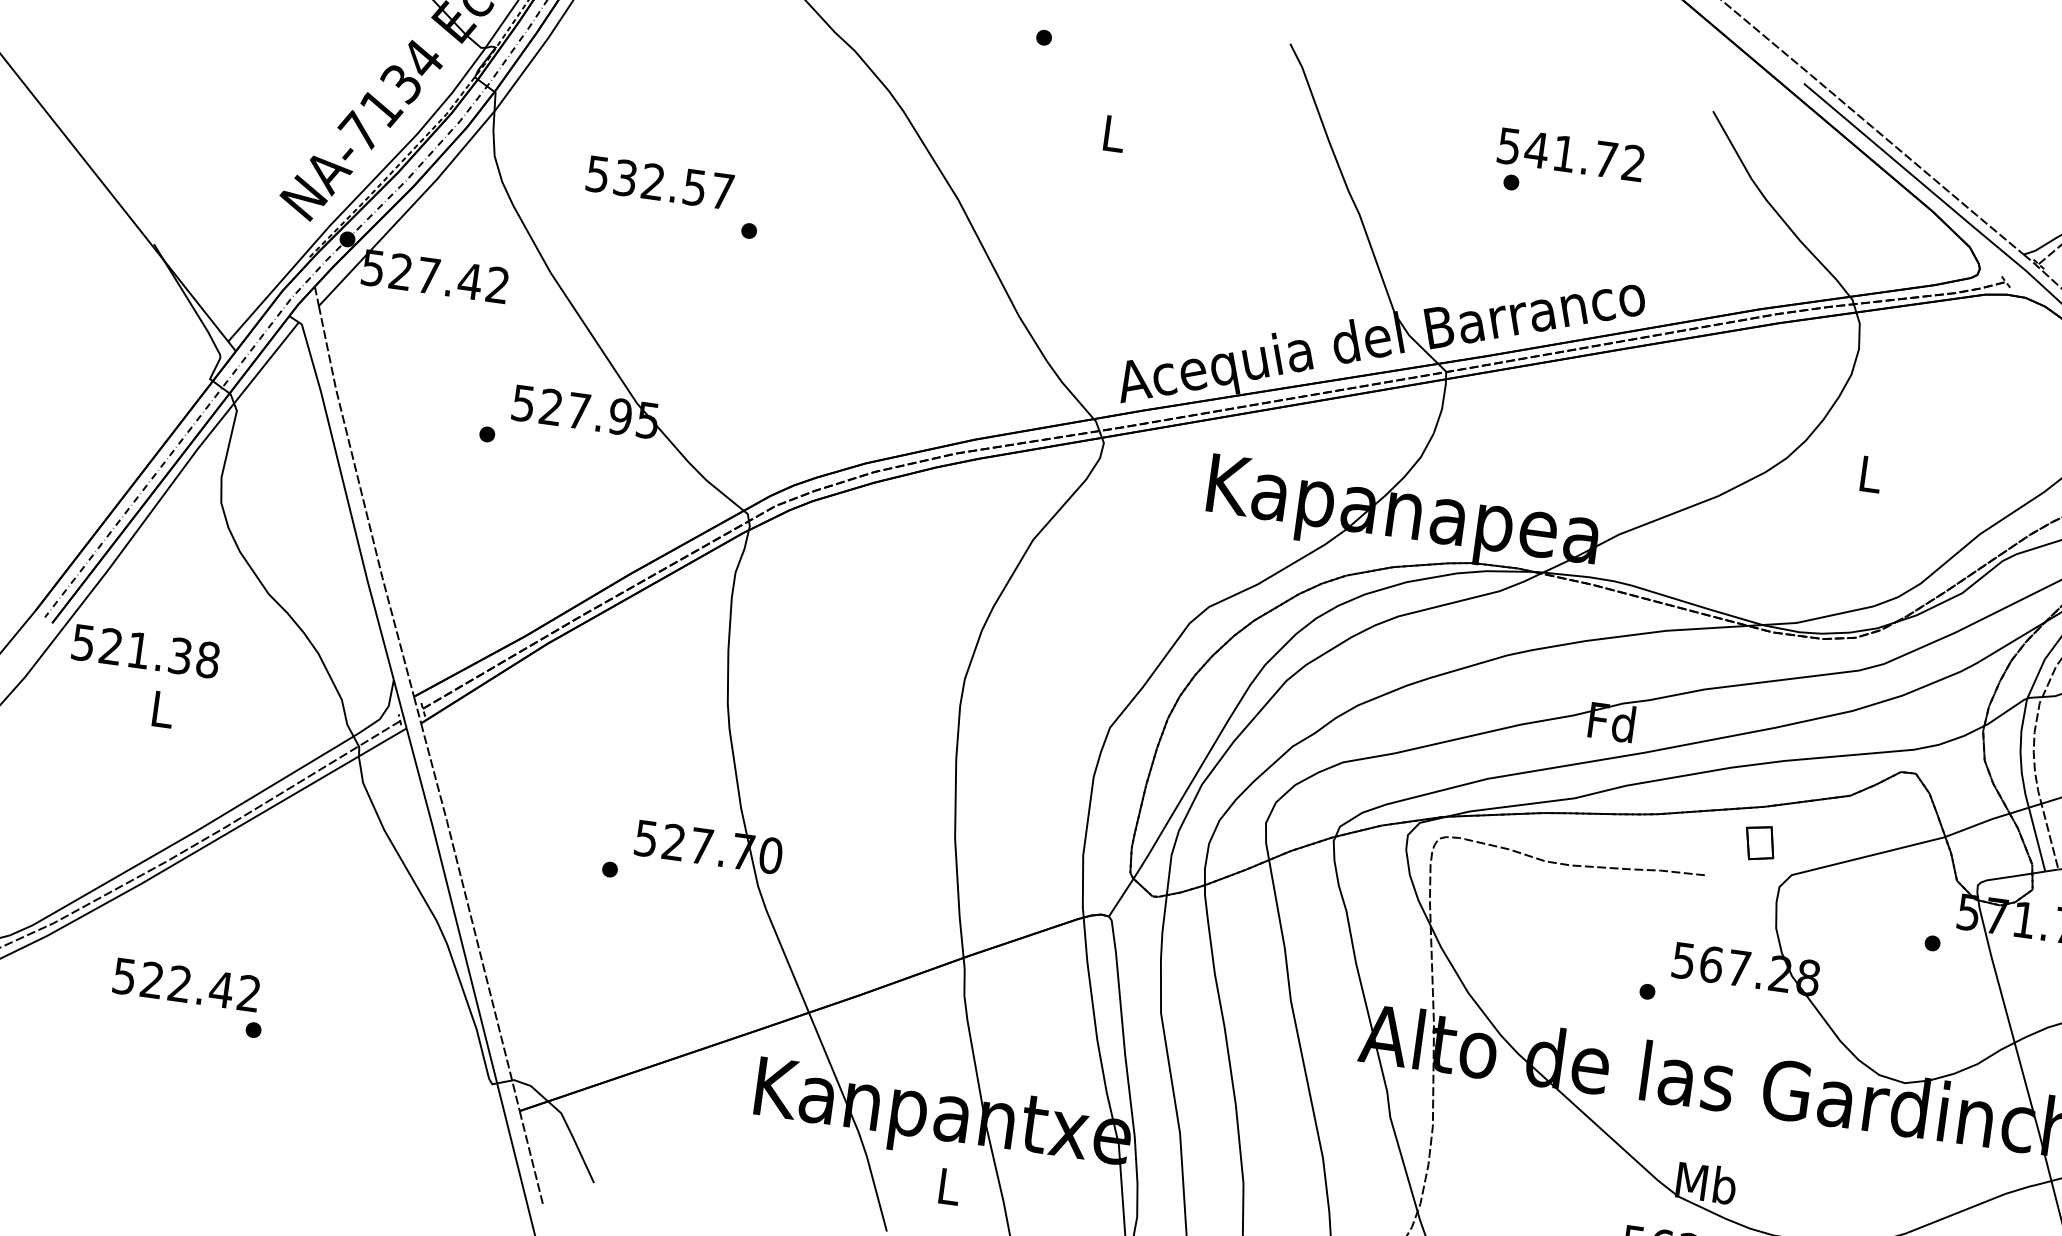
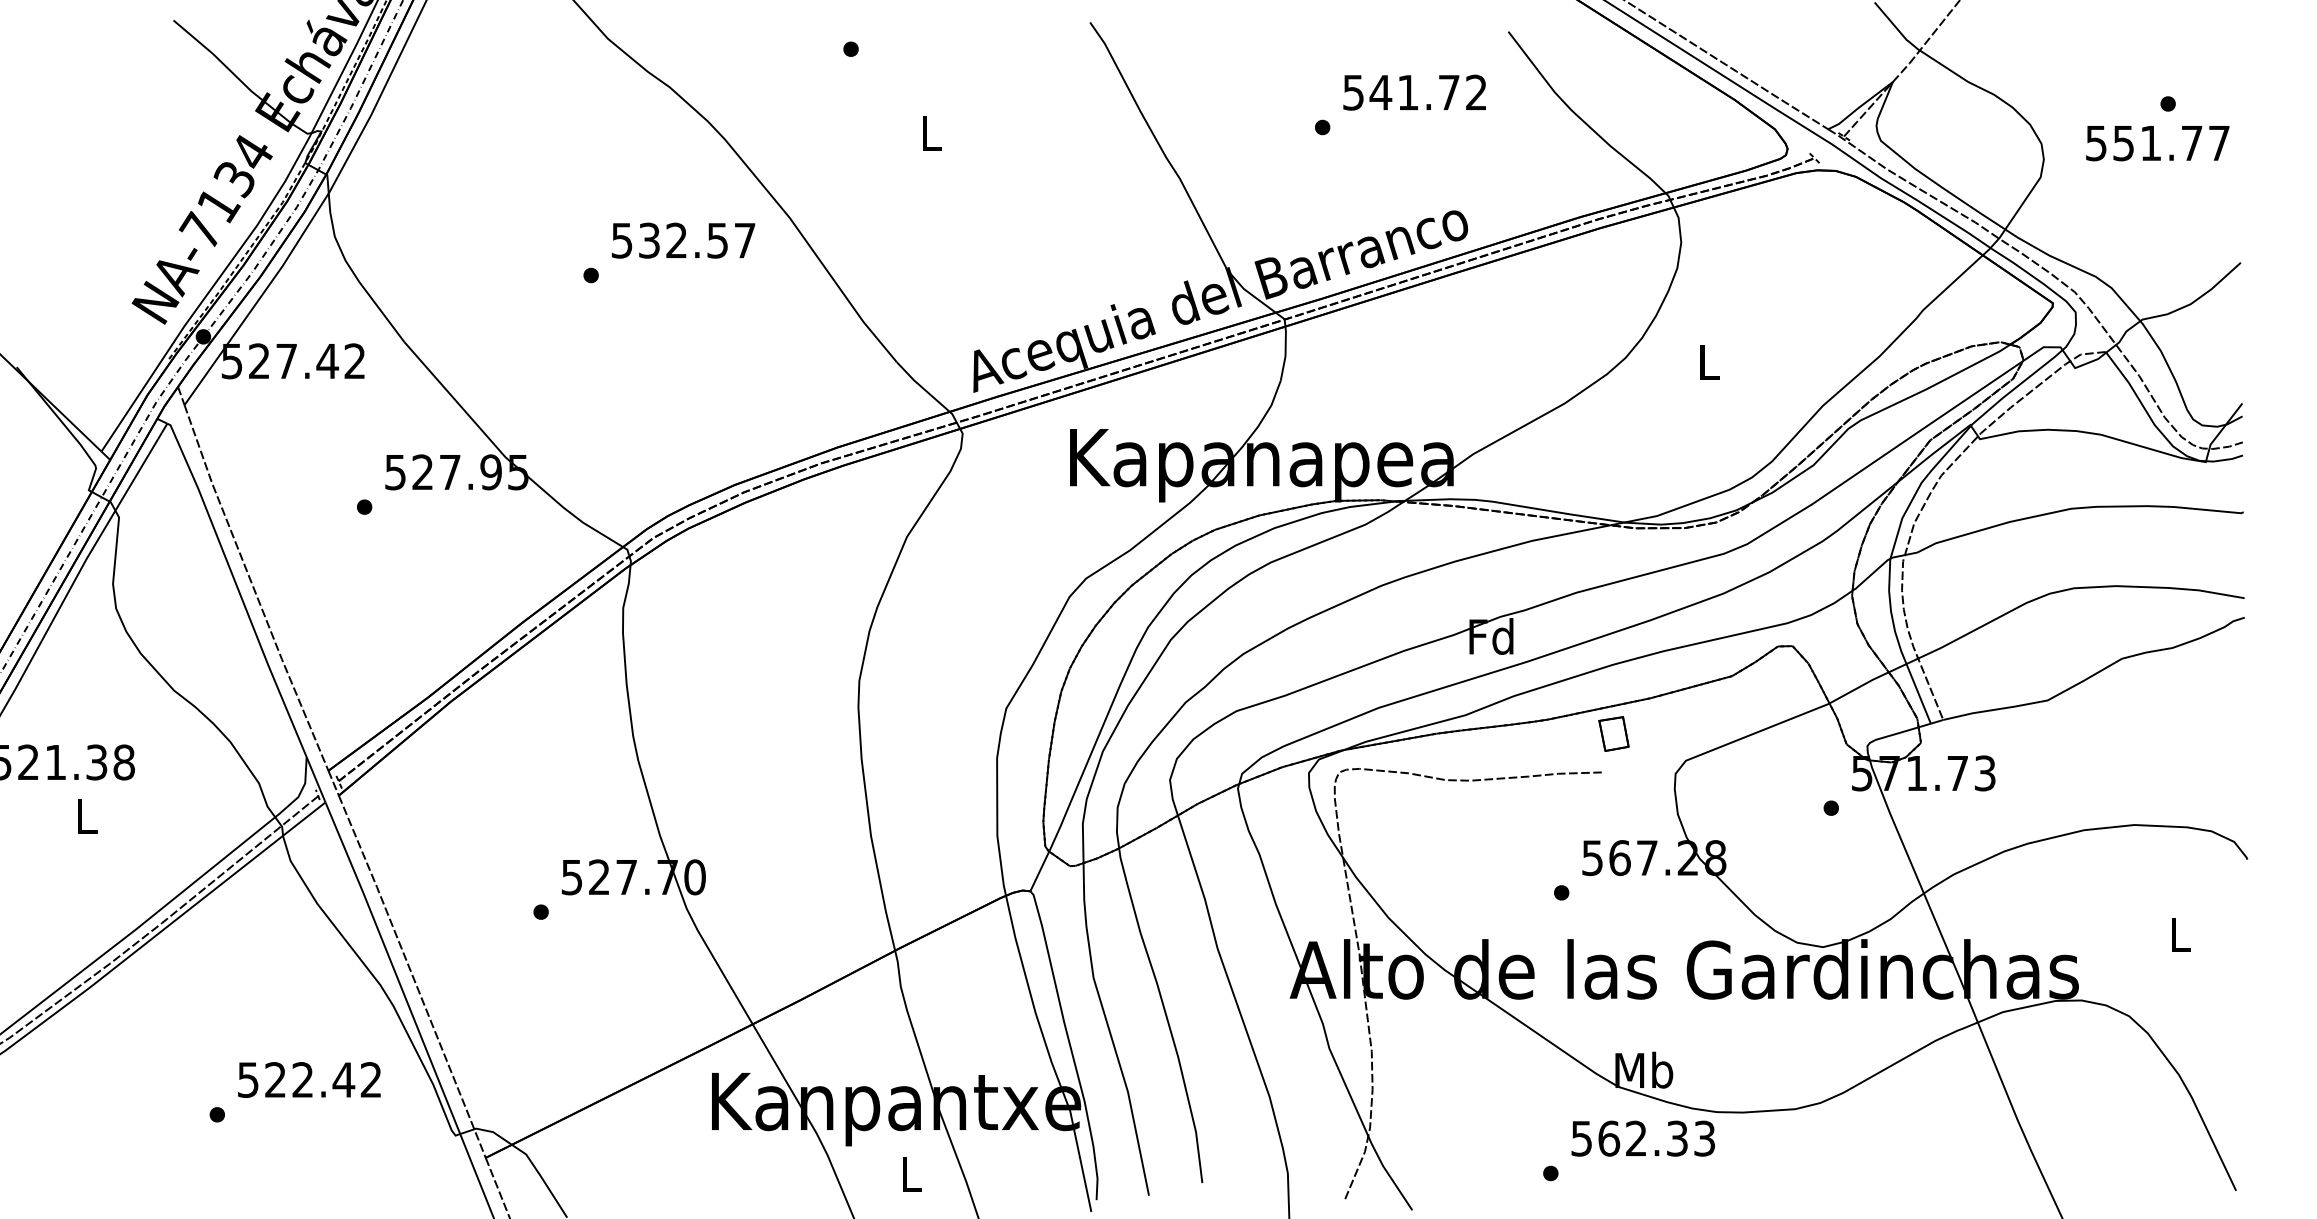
text: (1570, 154) -> (1414, 92), moved
text: (660, 182) -> (683, 240), moved
part: (1759, 842) -> (1613, 733), moved
text: (186, 984) -> (309, 1079), moved

